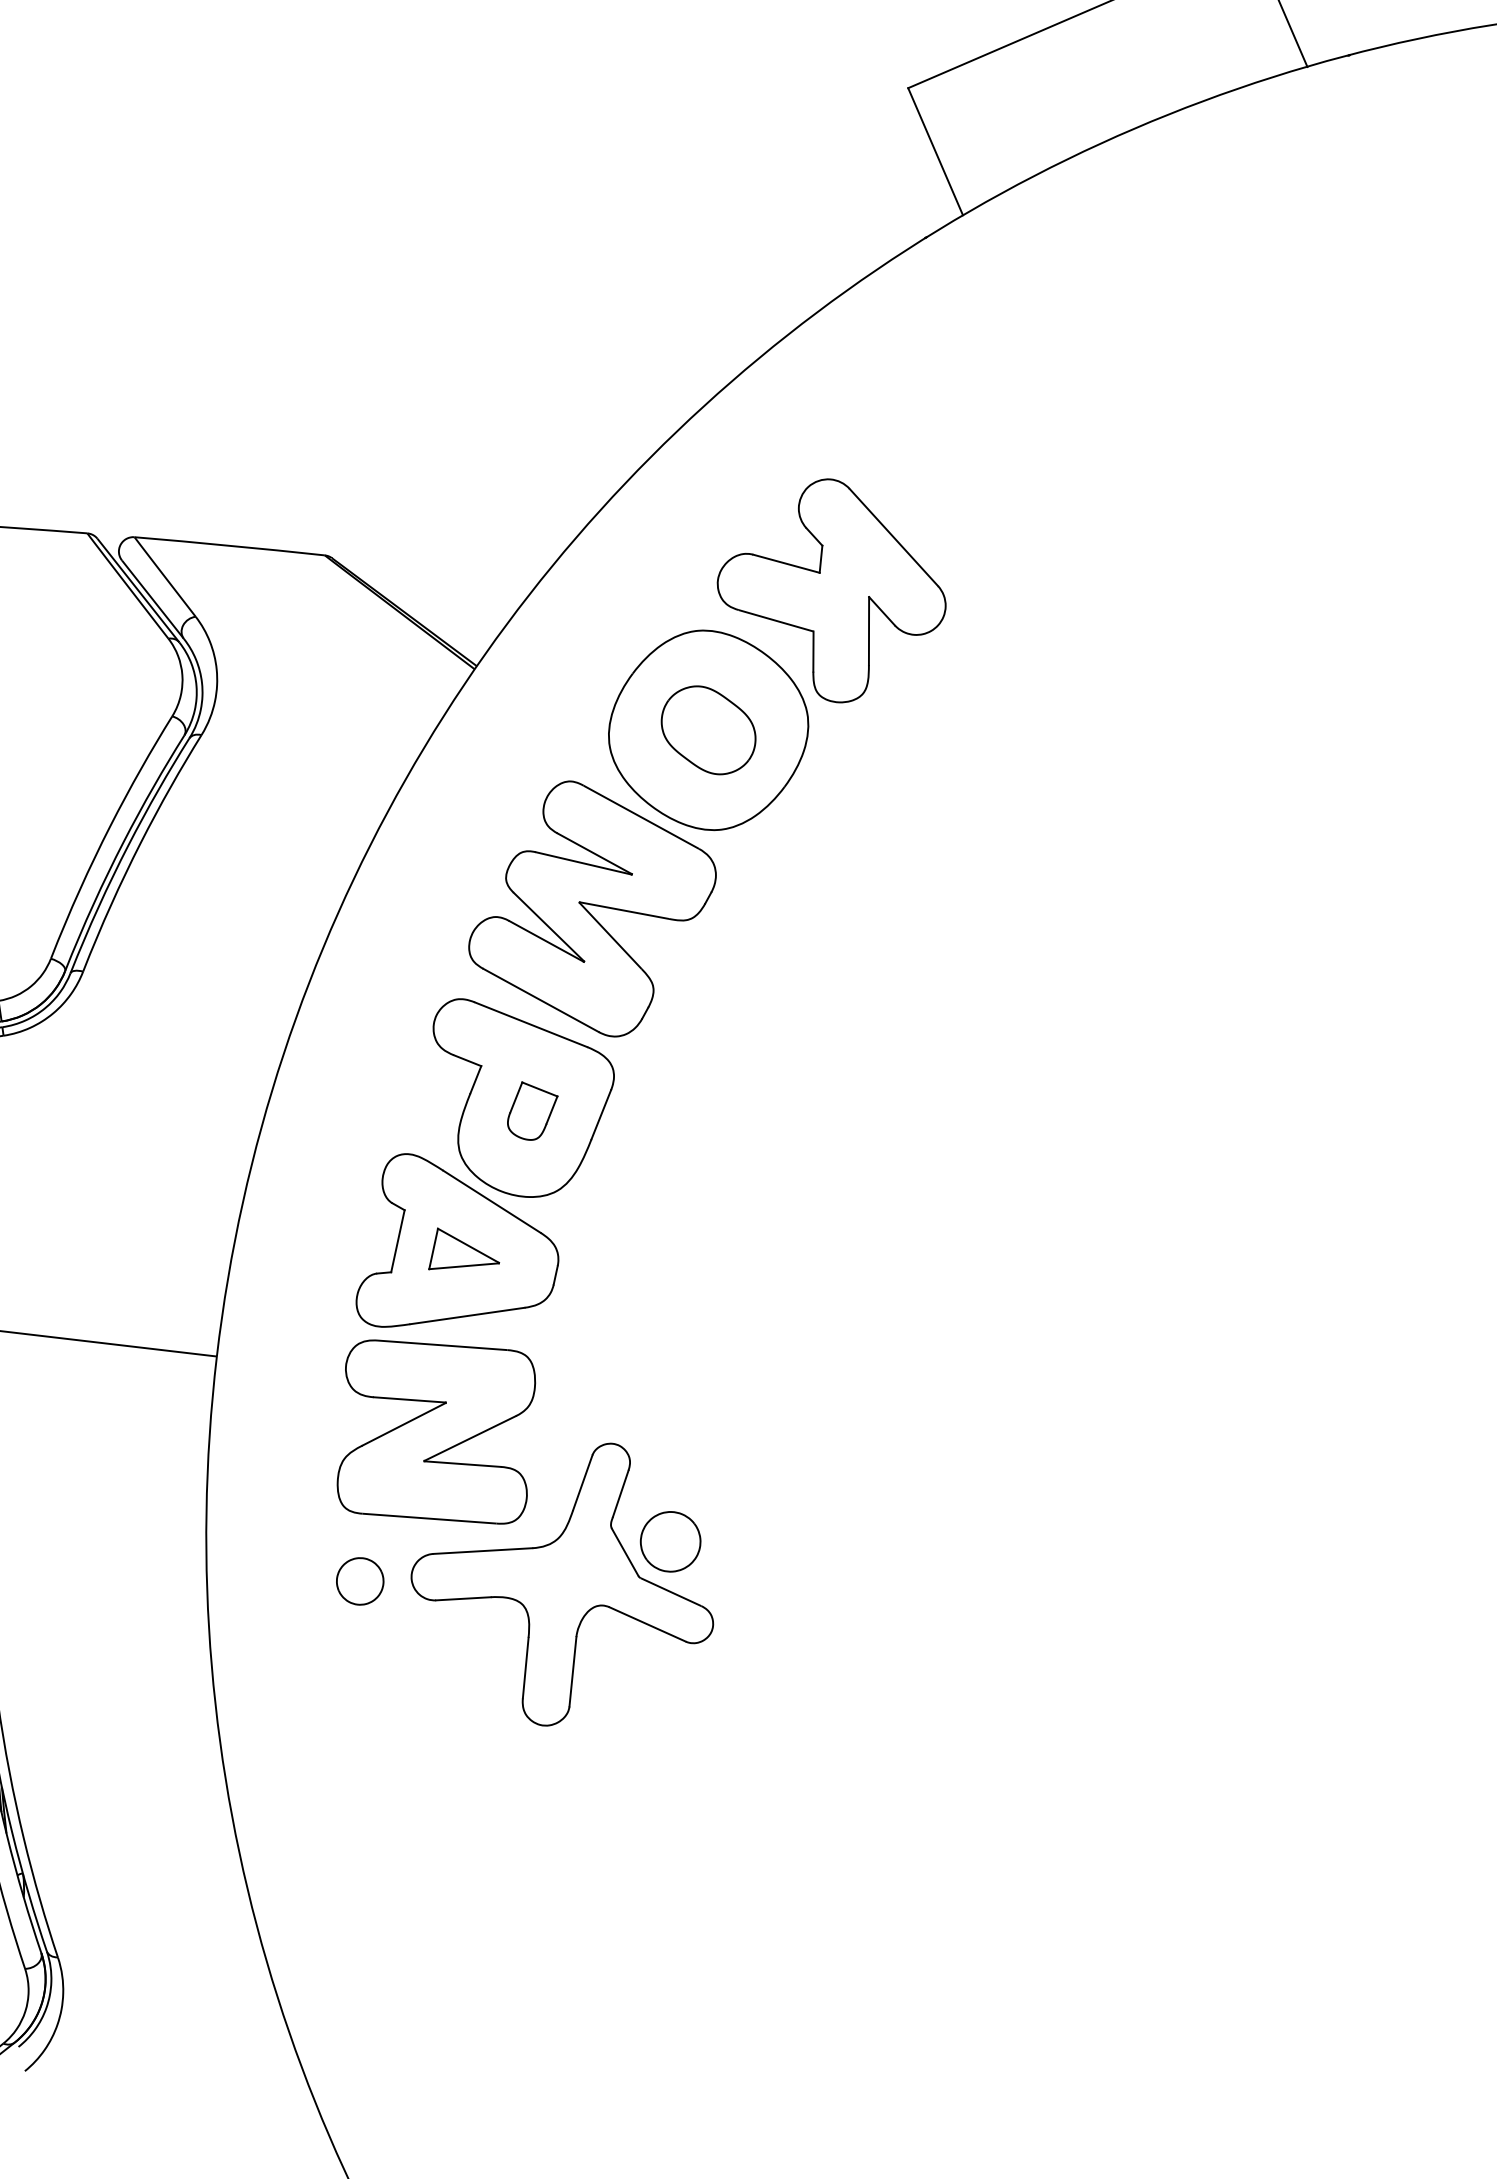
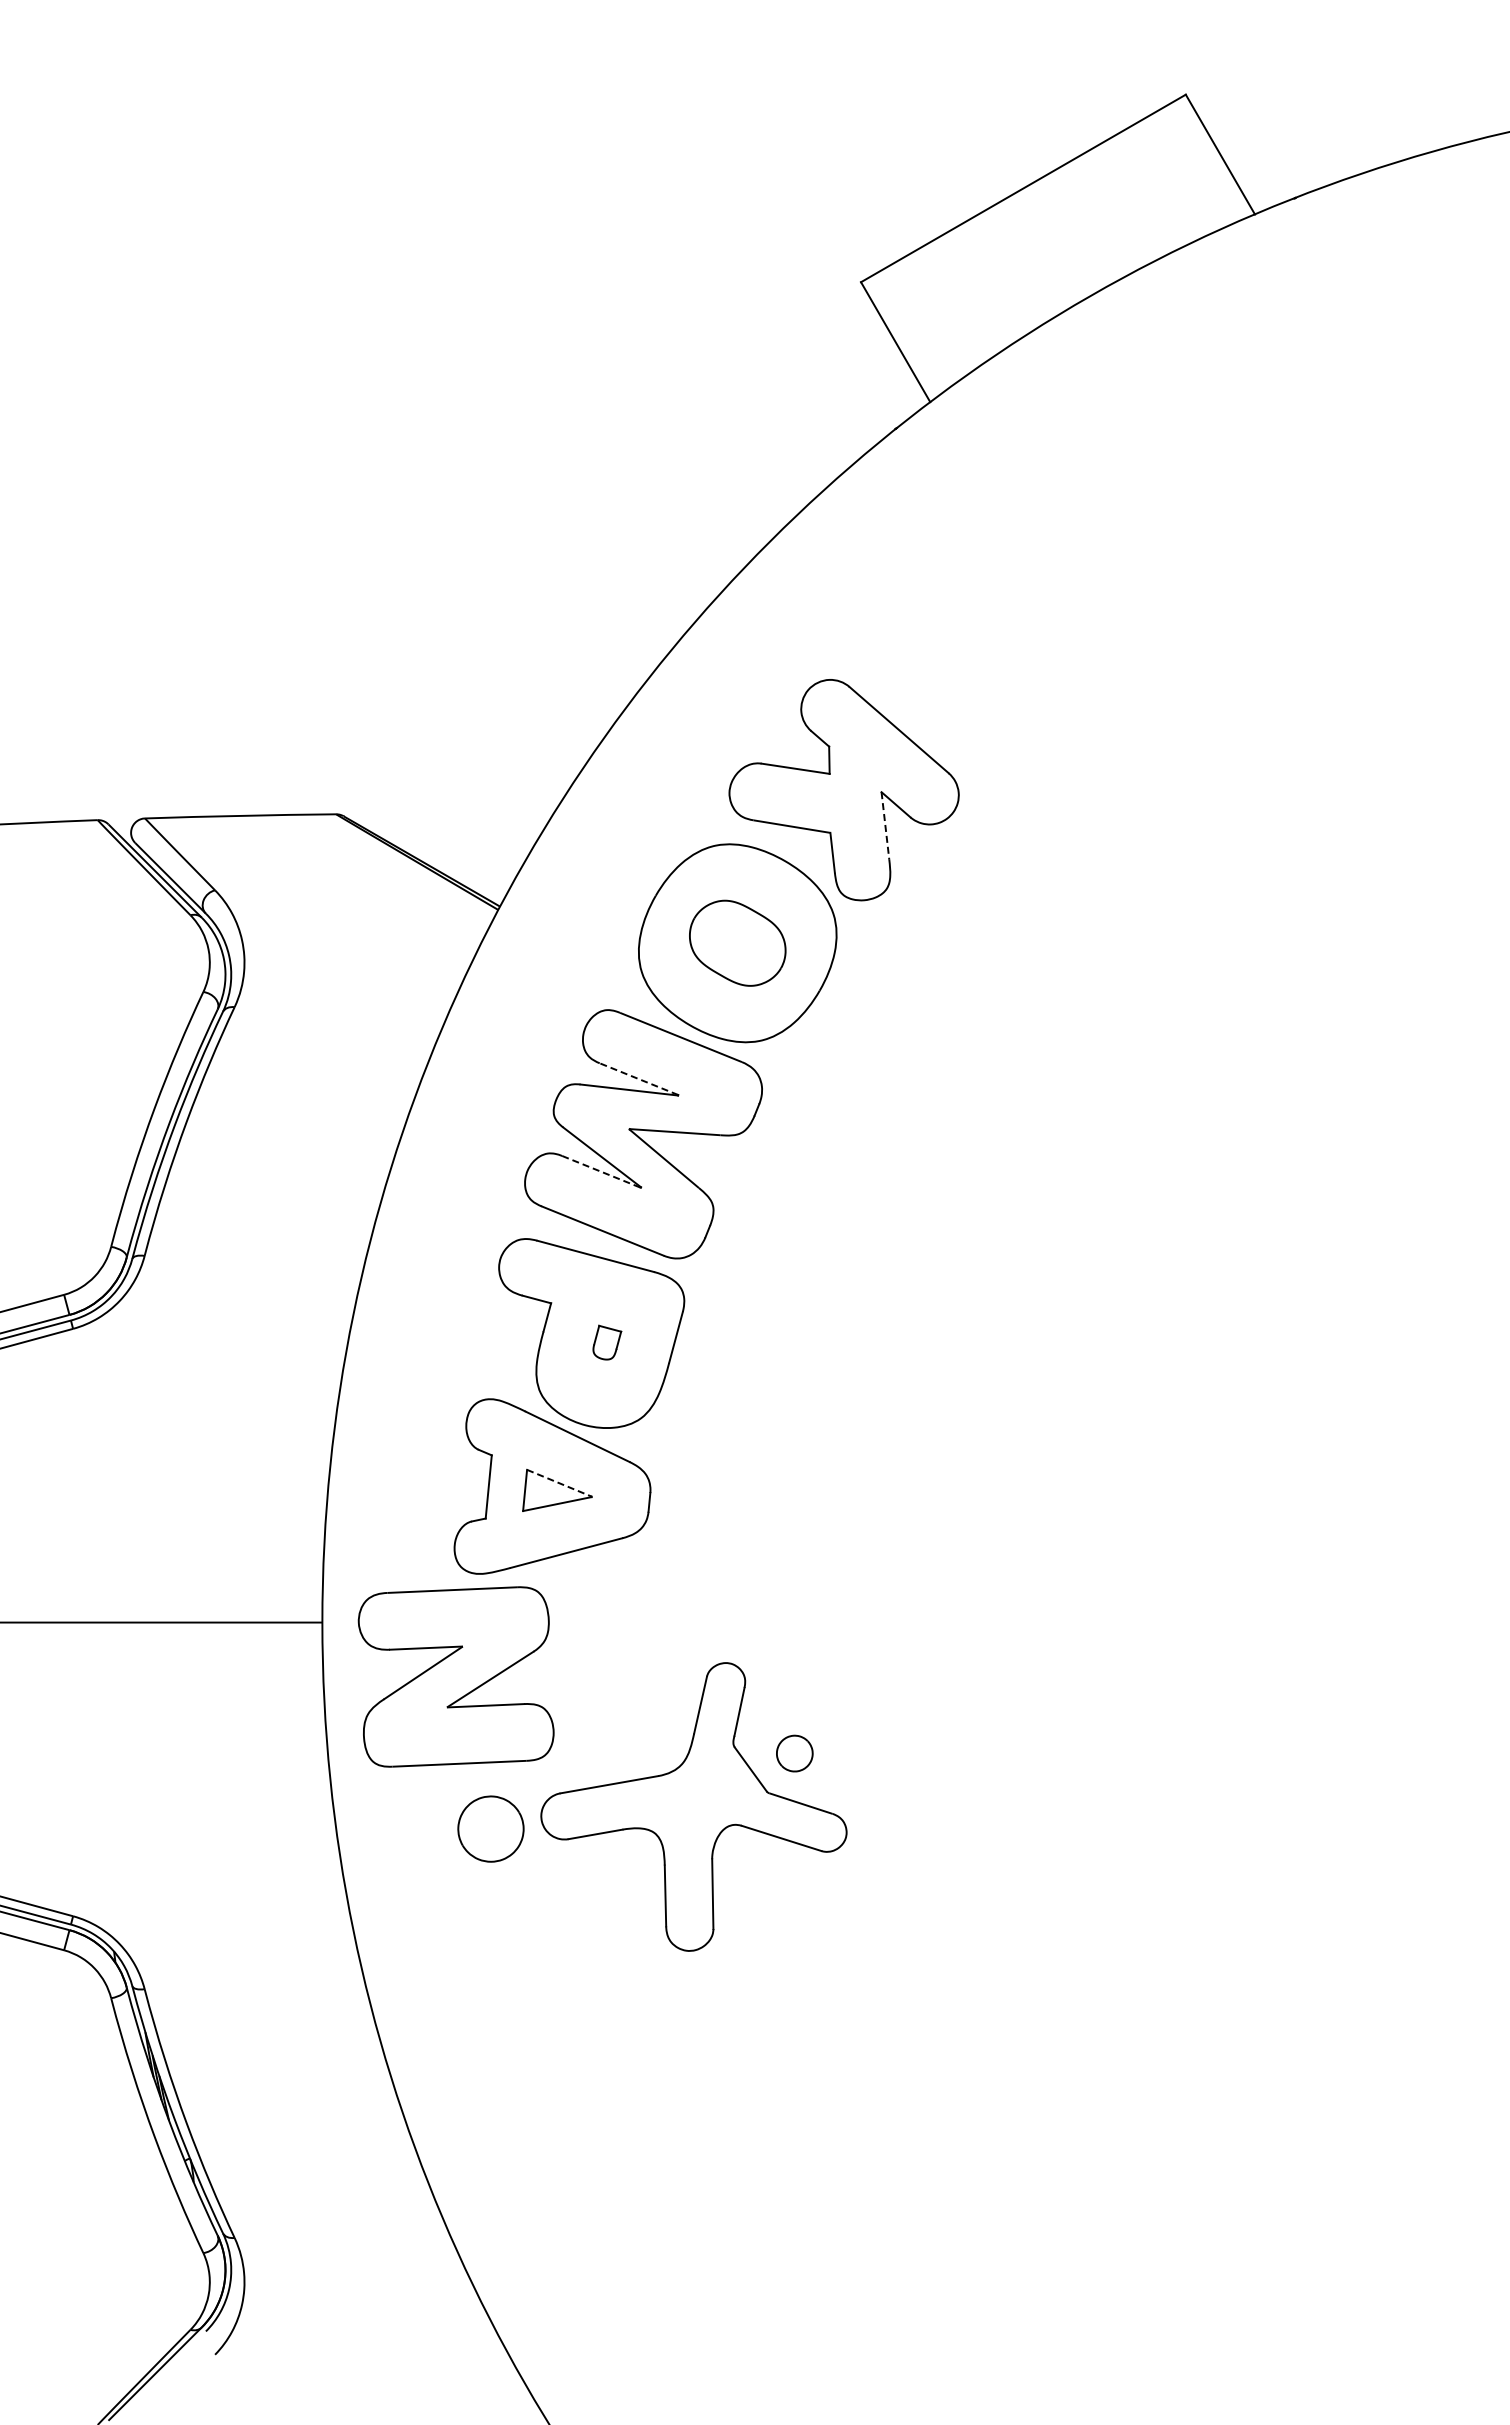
line: (869, 631) -> (885, 826), solid -> dashed
line: (594, 853) -> (638, 1078), solid -> dashed
line: (546, 942) -> (601, 1172), solid -> dashed
part: (532, 1111) -> (607, 1342), size x0.6
line: (468, 1246) -> (559, 1483), solid -> dashed
part: (435, 1431) -> (455, 1676), moved
part: (670, 1541) -> (794, 1753), size x0.6
part: (359, 1581) -> (490, 1829), size x1.4

